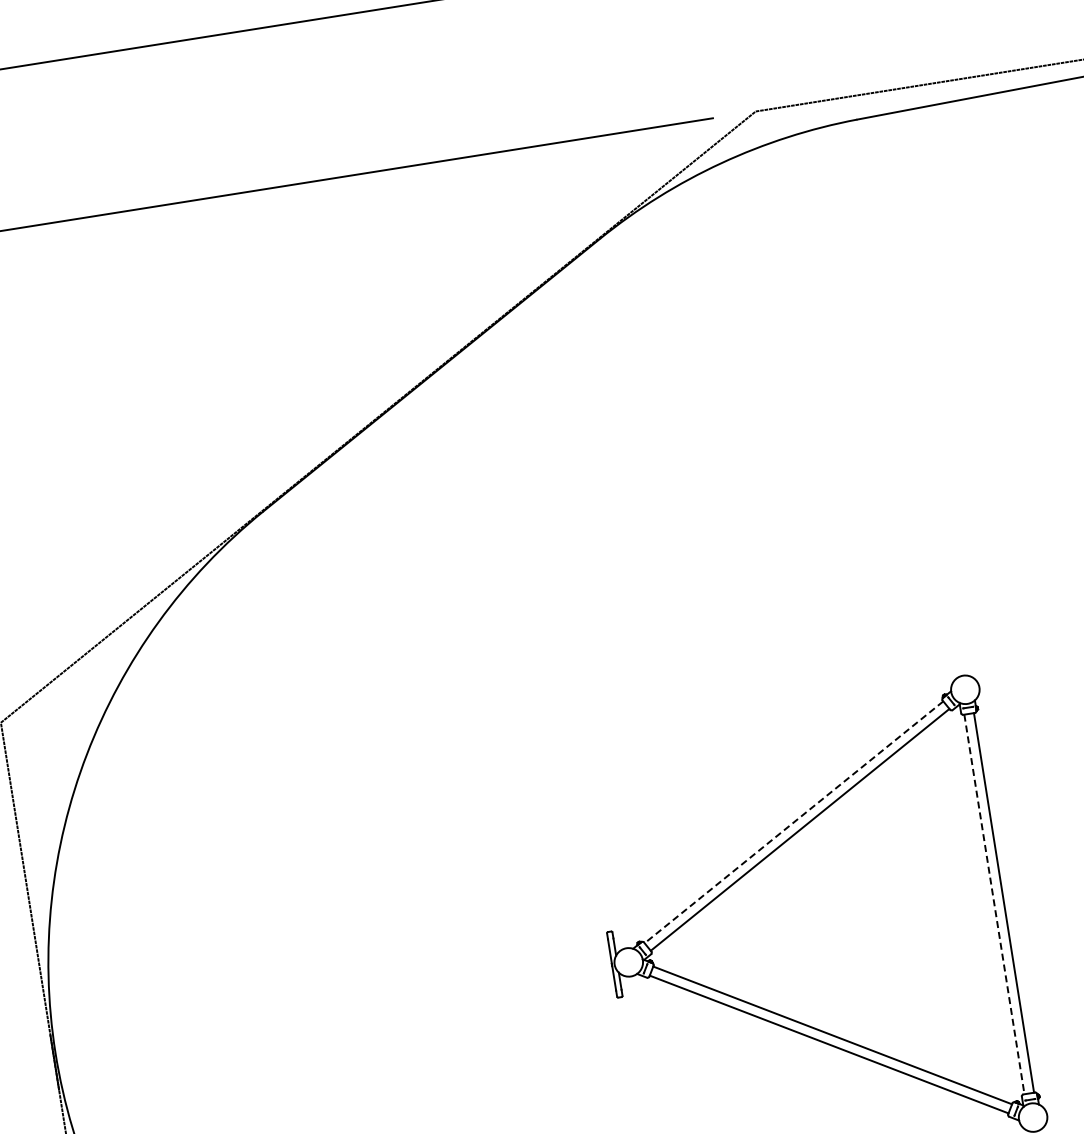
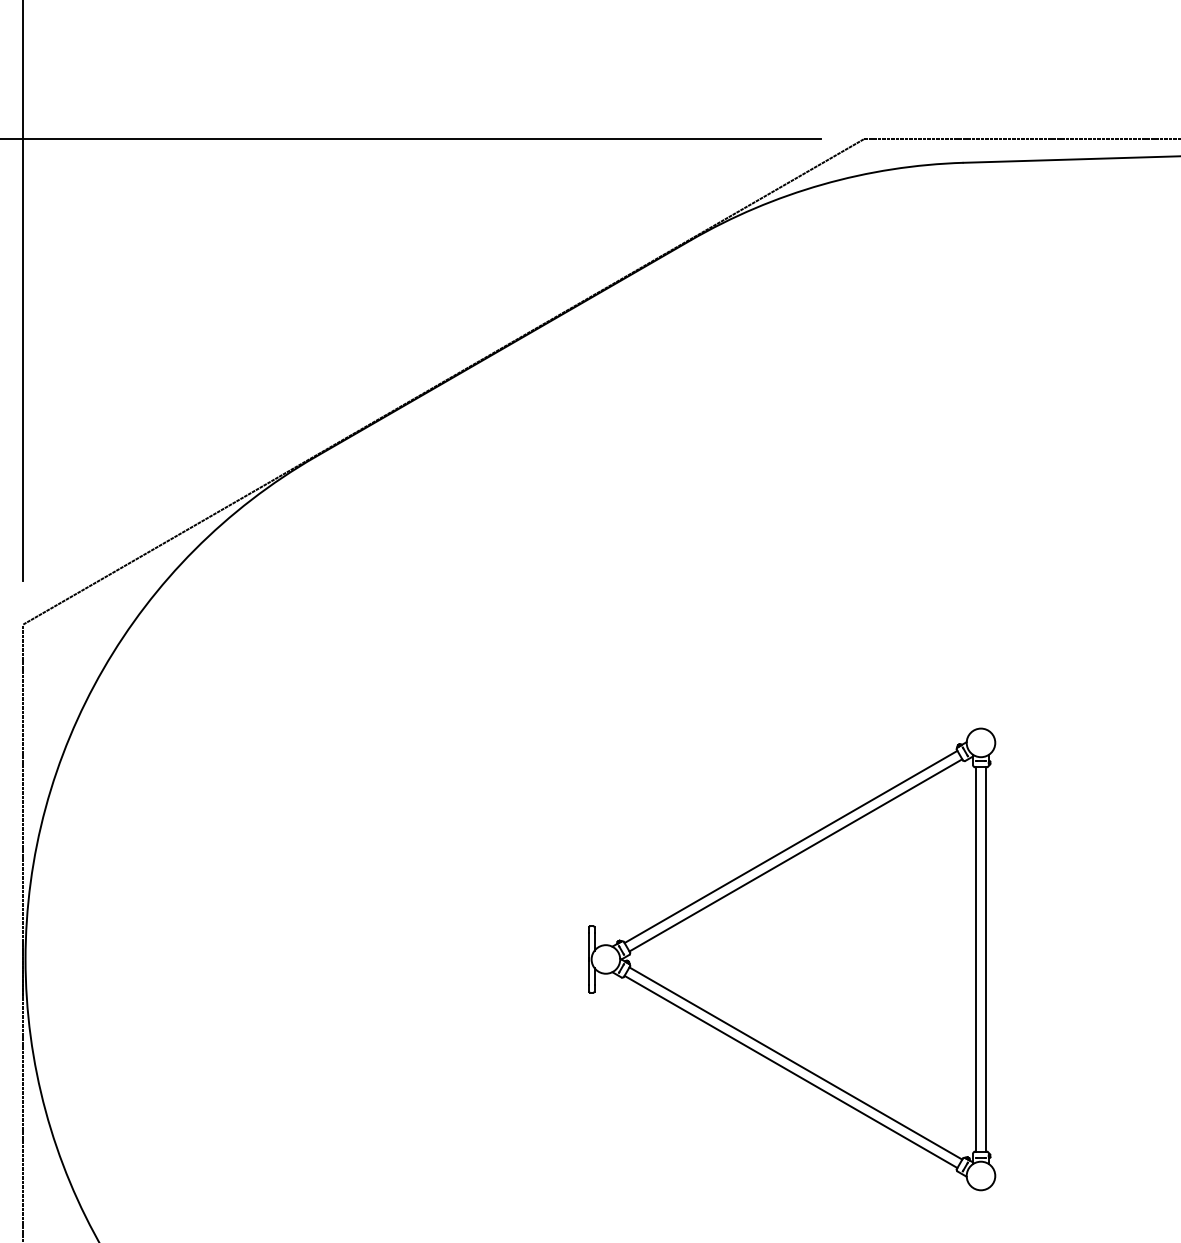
line: (793, 822) -> (790, 847), dashed -> solid
line: (994, 904) -> (976, 959), dashed -> solid

